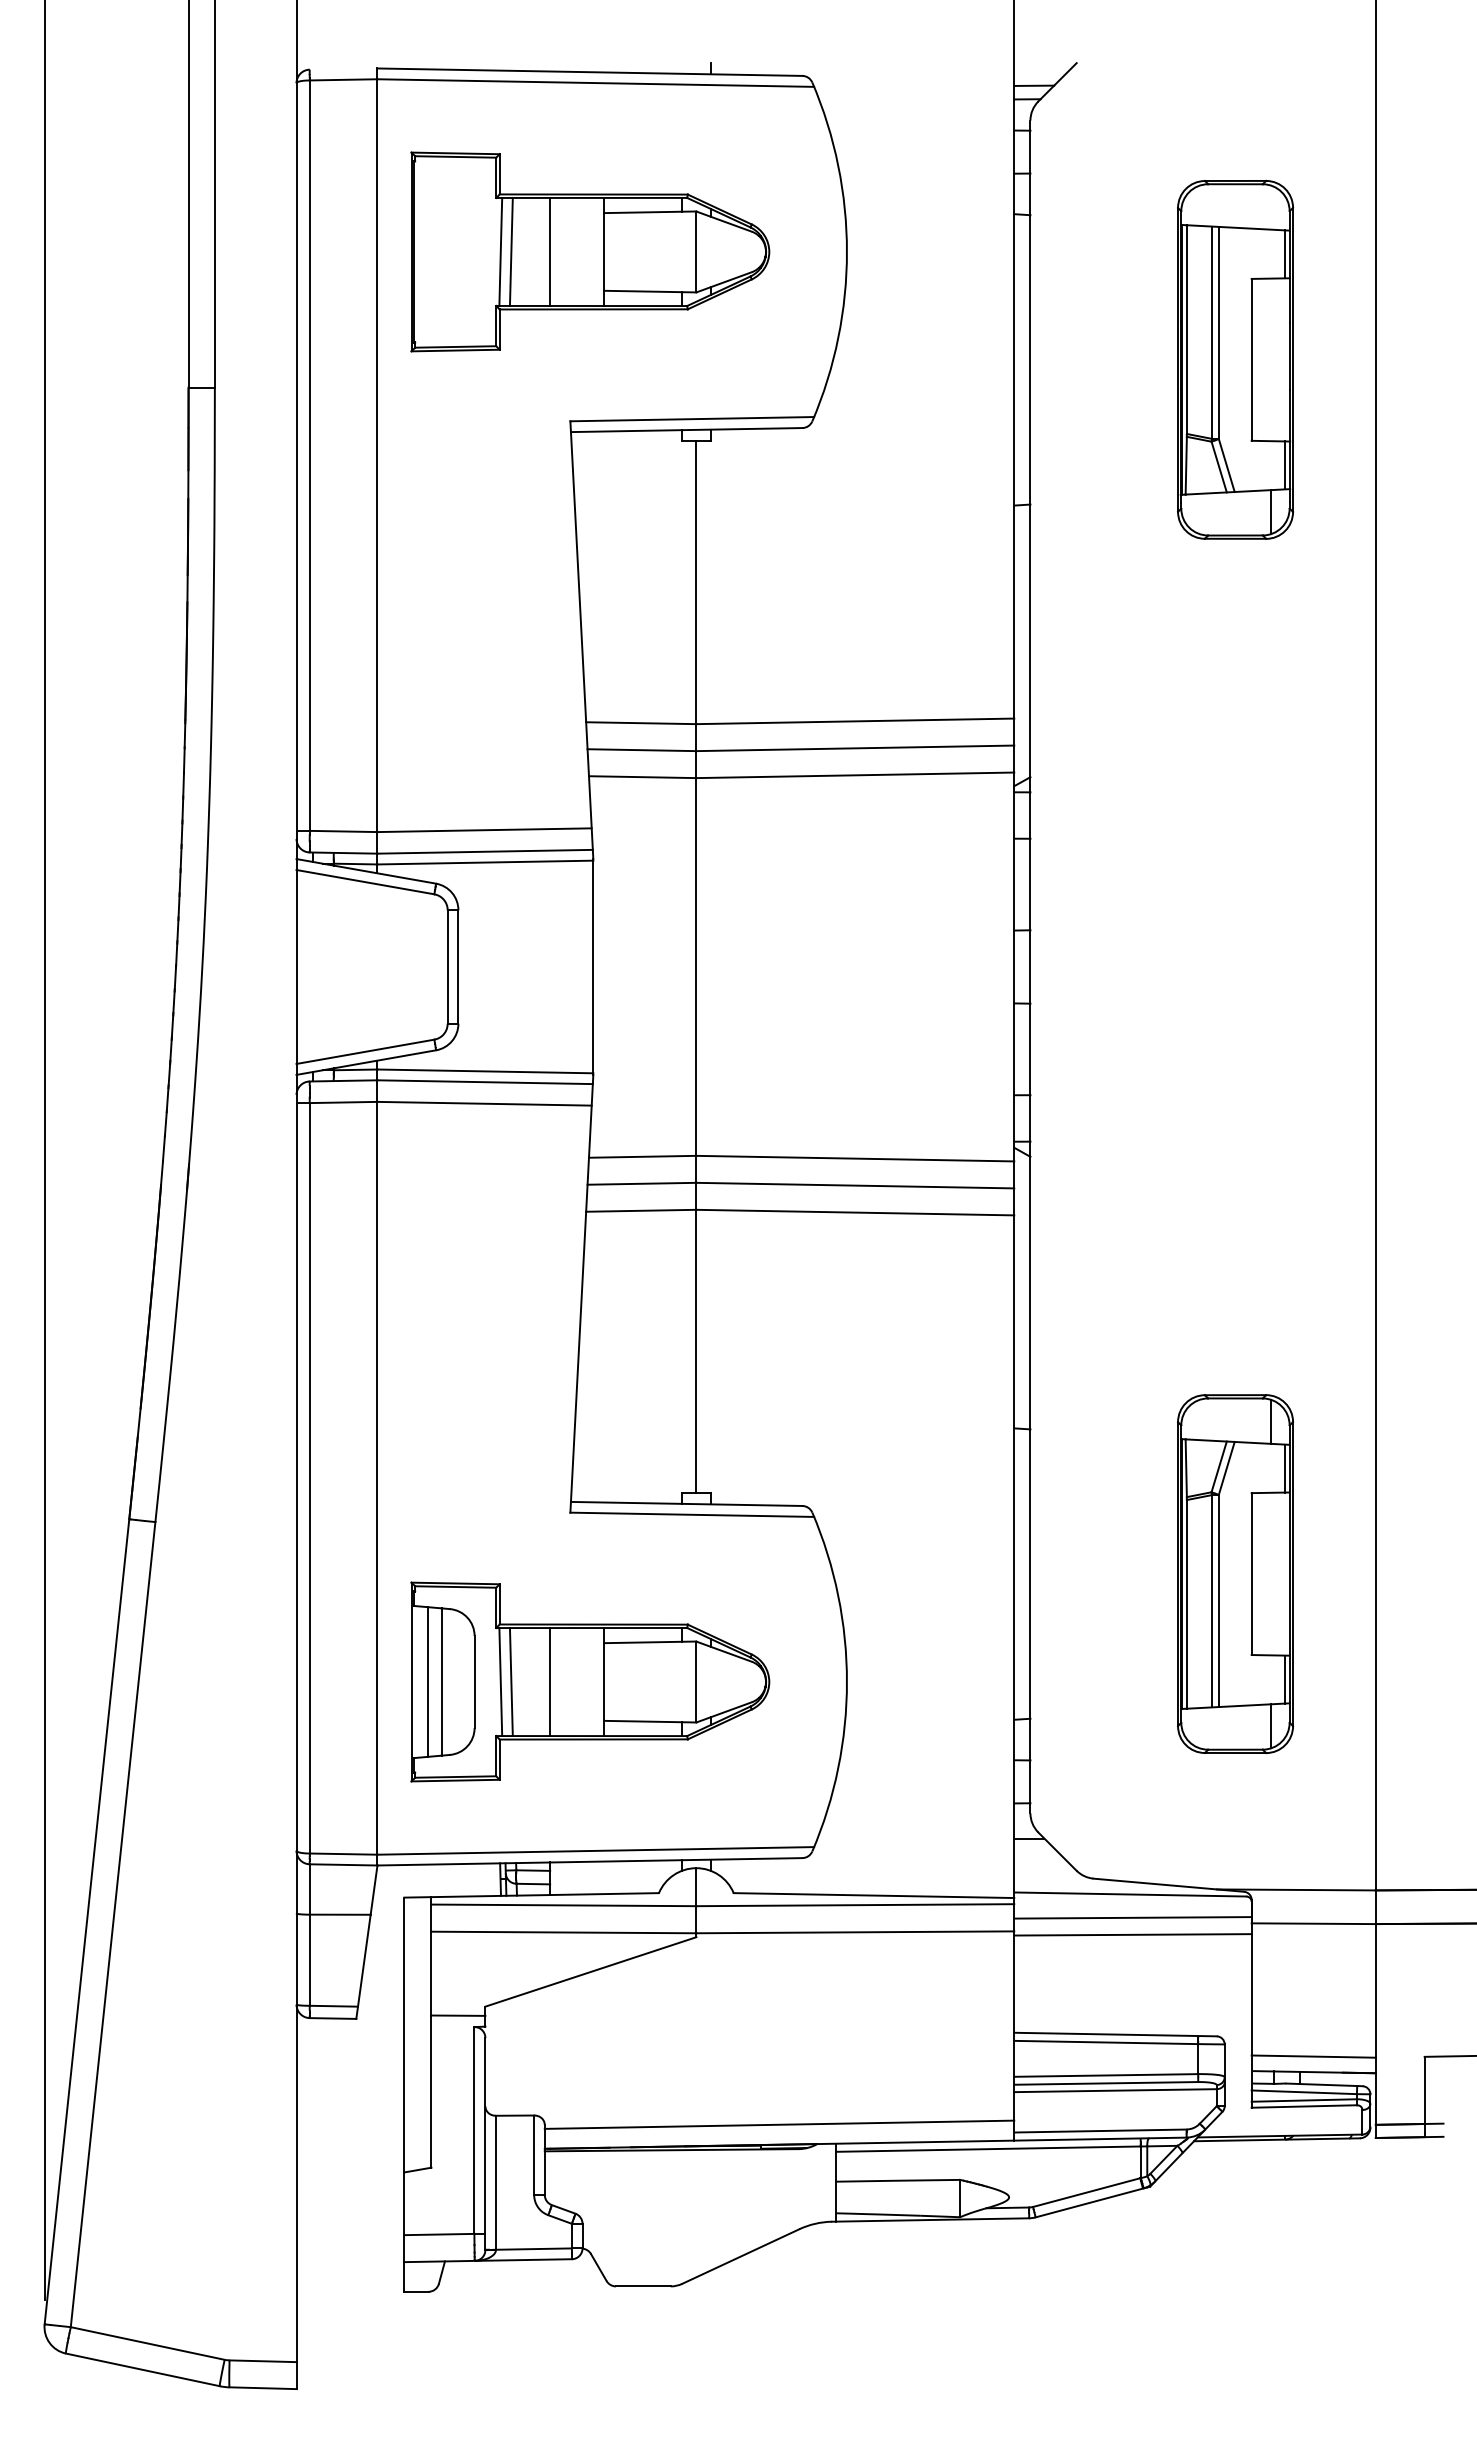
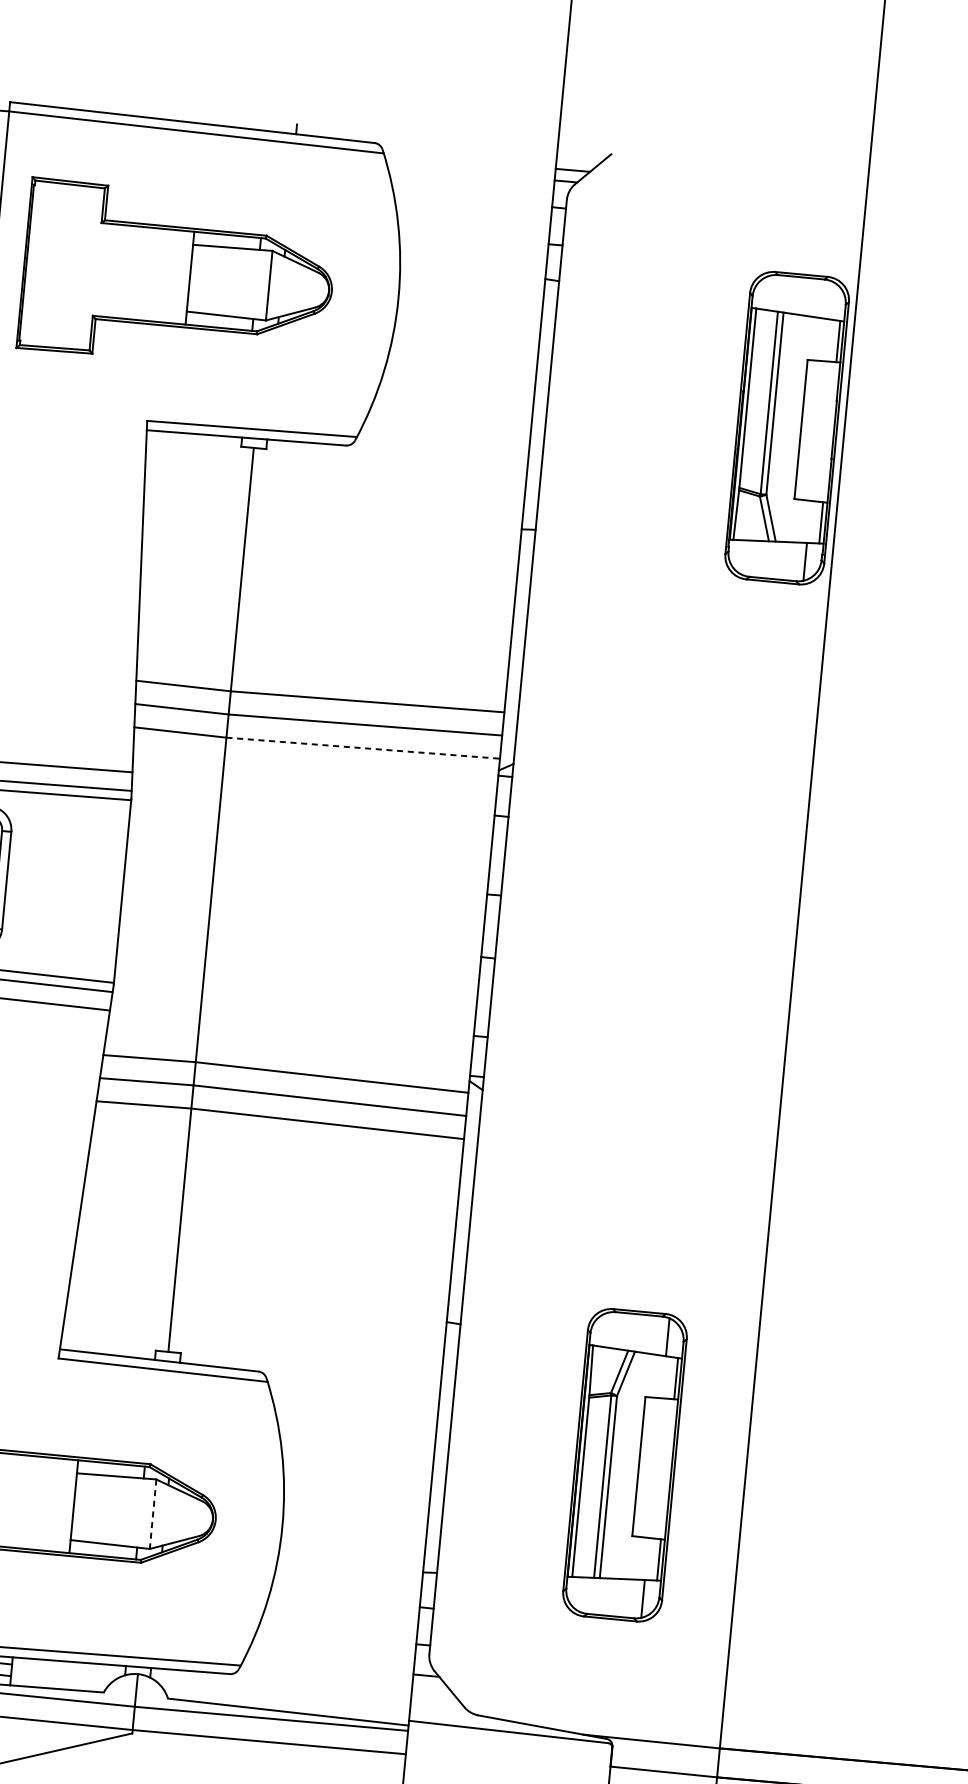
line: (500, 251) -> (100, 269), removed
line: (510, 251) -> (109, 270), removed
line: (550, 251) -> (143, 273), removed
part: (1235, 359) -> (787, 427), moved
line: (855, 775) -> (363, 748), solid -> dashed
line: (550, 1681) -> (27, 1501), removed
line: (696, 1682) -> (153, 1514), solid -> dashed
line: (1132, 1917) -> (508, 1751), removed
line: (1132, 1934) -> (507, 1766), removed

